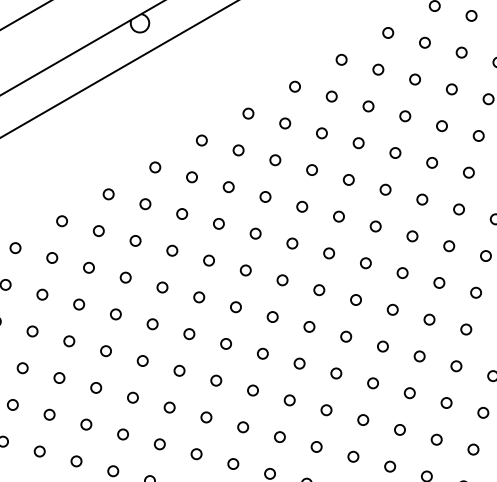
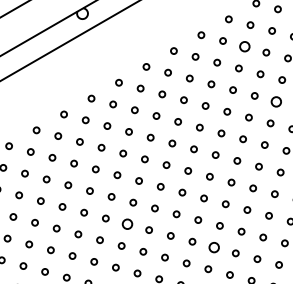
circle: (414, 78) -> (244, 46), size x1.6
circle: (469, 172) -> (276, 101), size x1.6
circle: (216, 380) -> (127, 224), size x1.6
circle: (362, 419) -> (213, 247), size x1.6

